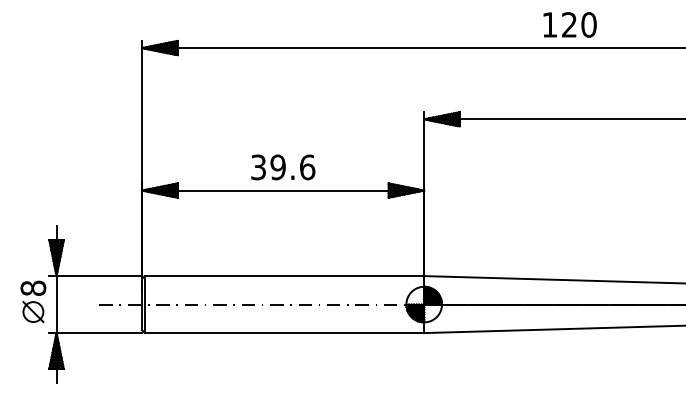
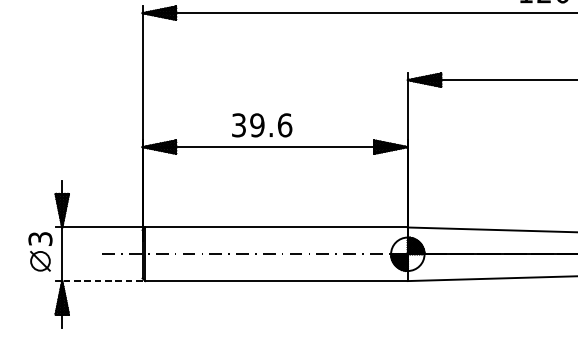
text: (283, 167) -> (262, 125), moved
text: (33, 287) -> (40, 238), 8 -> 3
line: (99, 333) -> (102, 281), solid -> dashed

